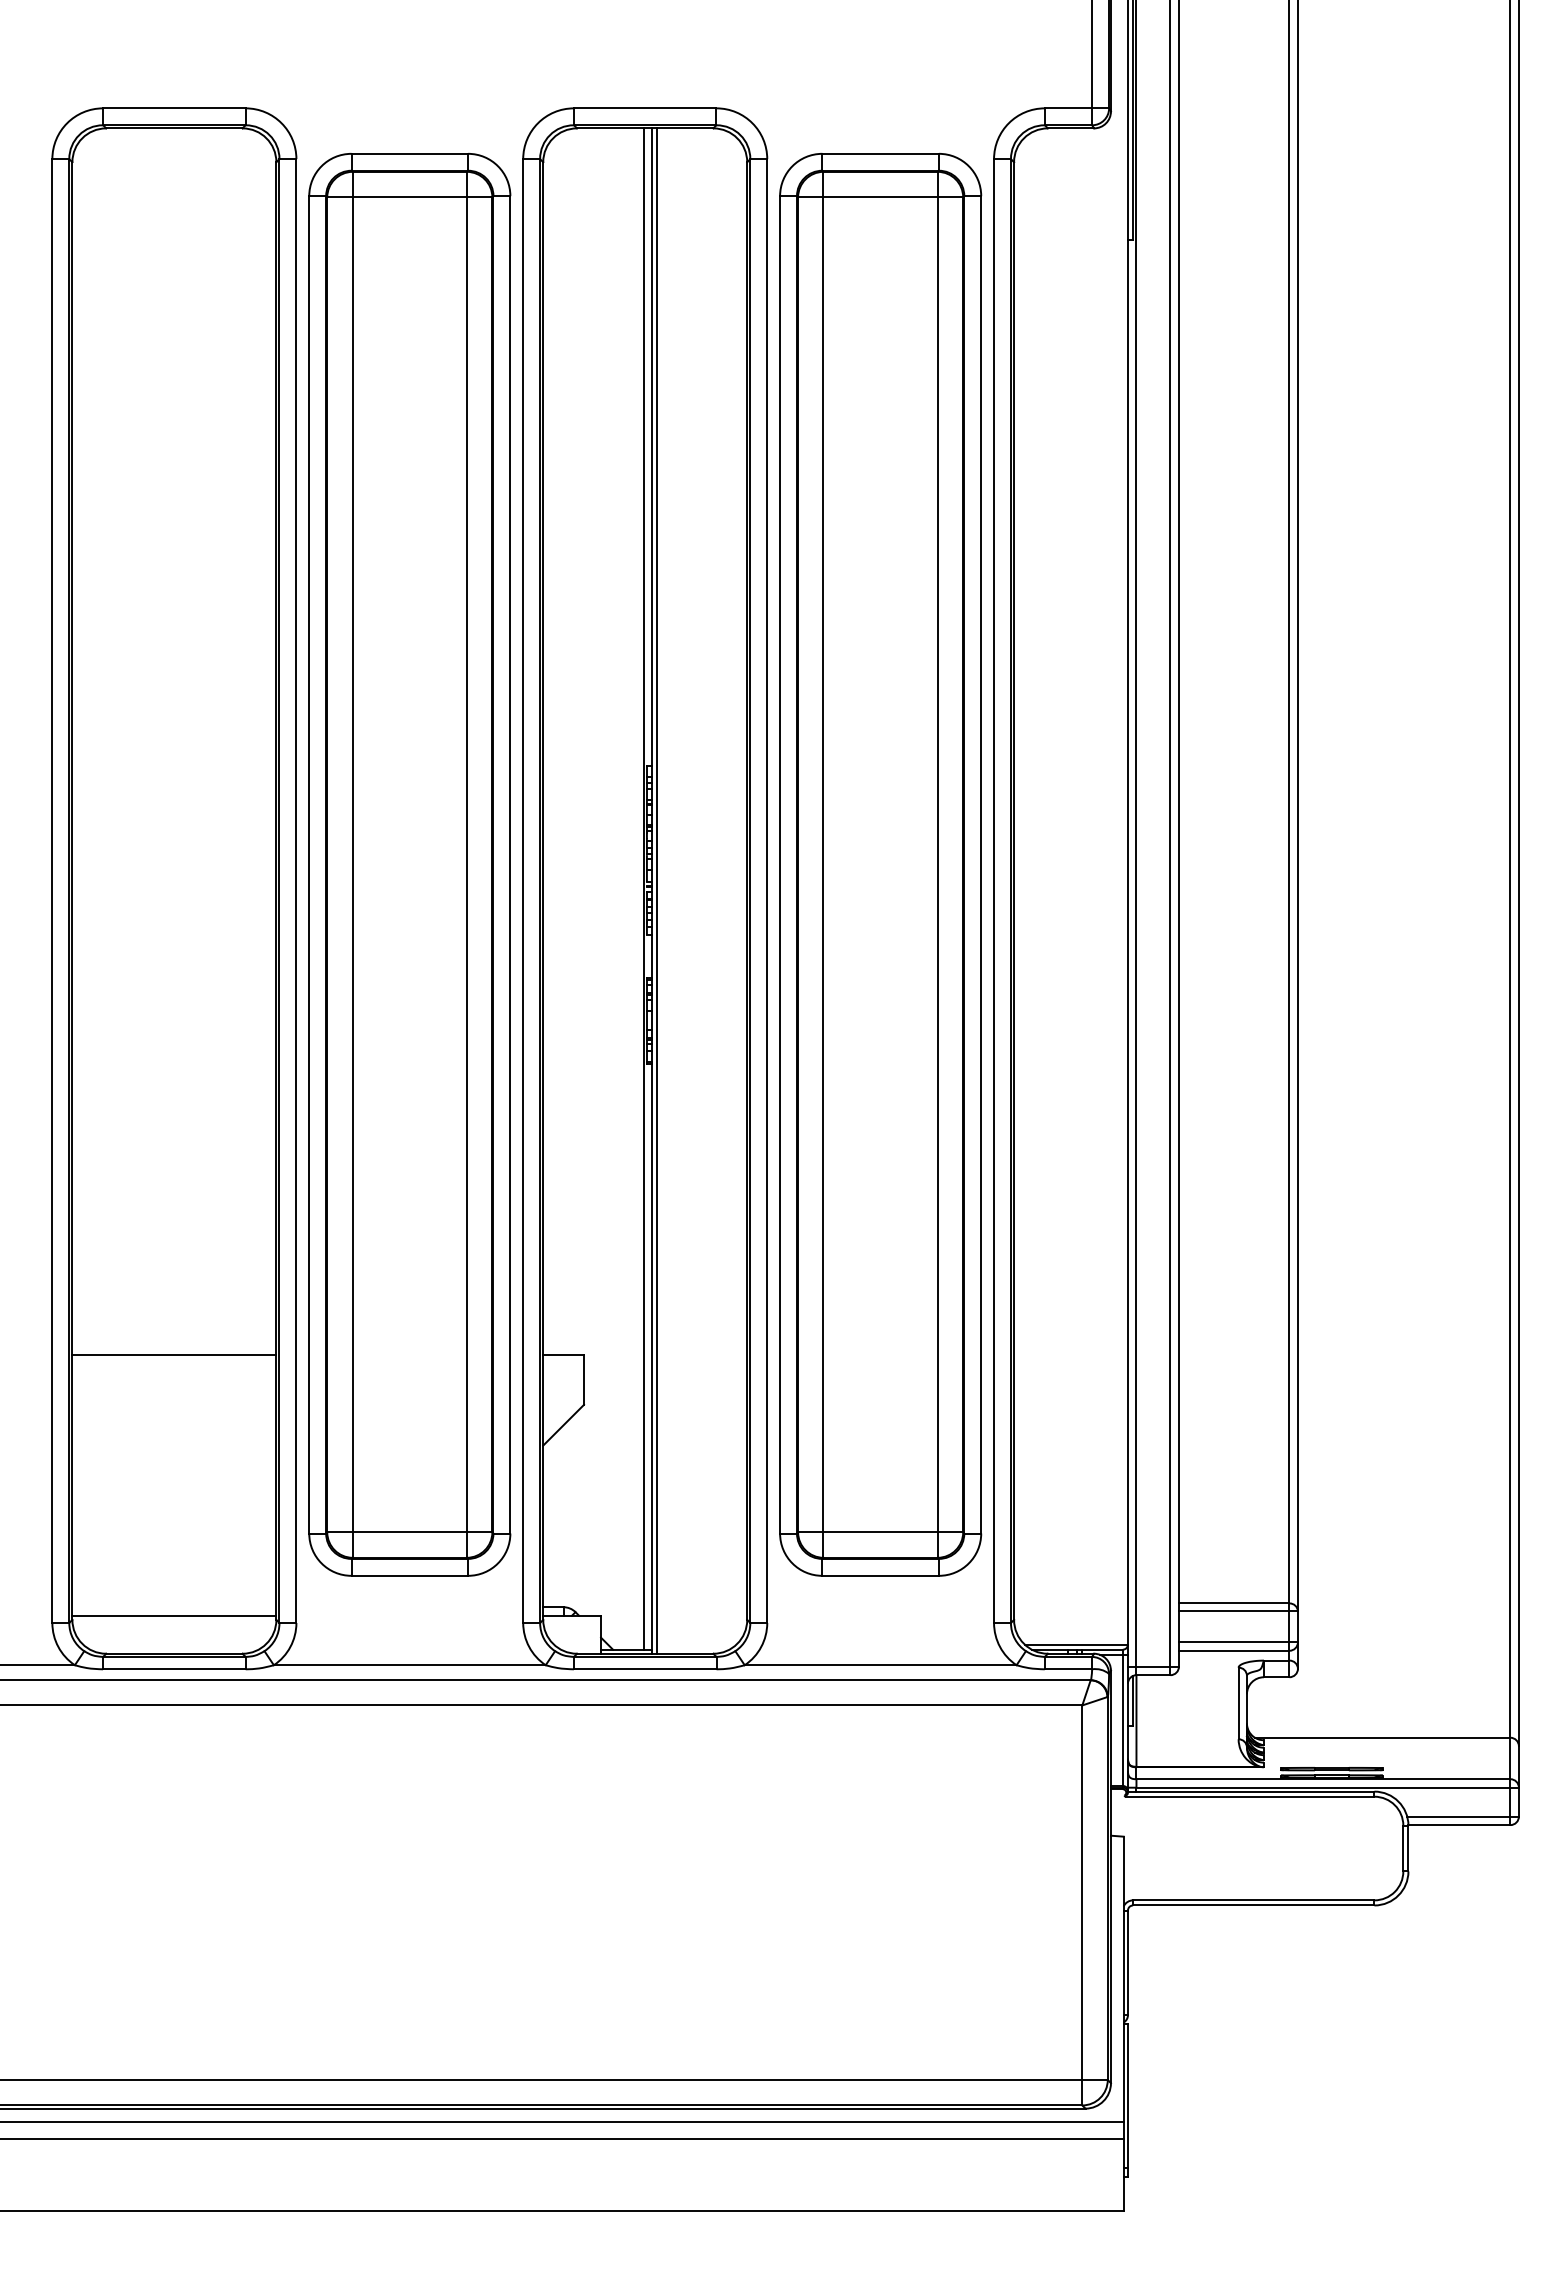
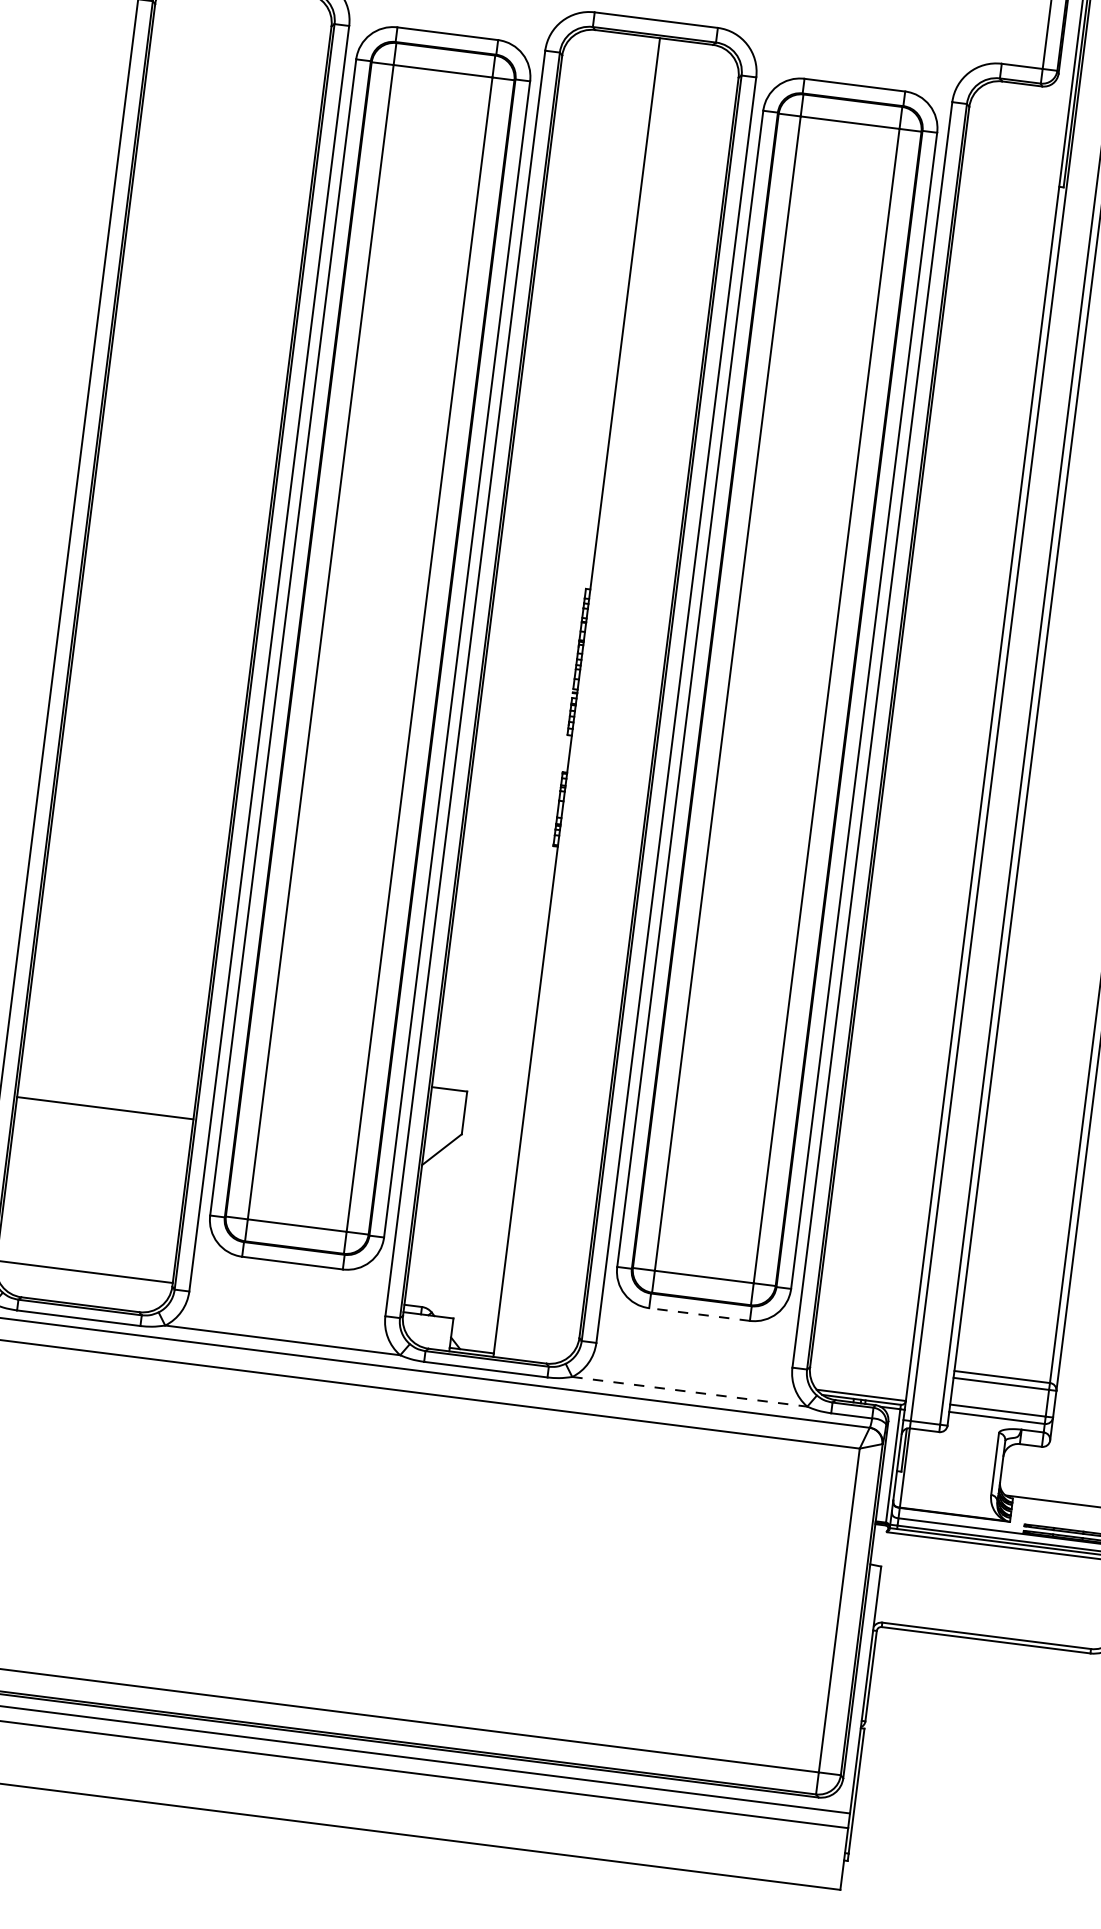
line: (643, 888) -> (569, 694), removed
line: (657, 890) -> (581, 697), removed
line: (174, 1355) -> (105, 1108), moved
line: (880, 1575) -> (699, 1314), solid -> dashed
line: (880, 1665) -> (689, 1392), solid -> dashed

